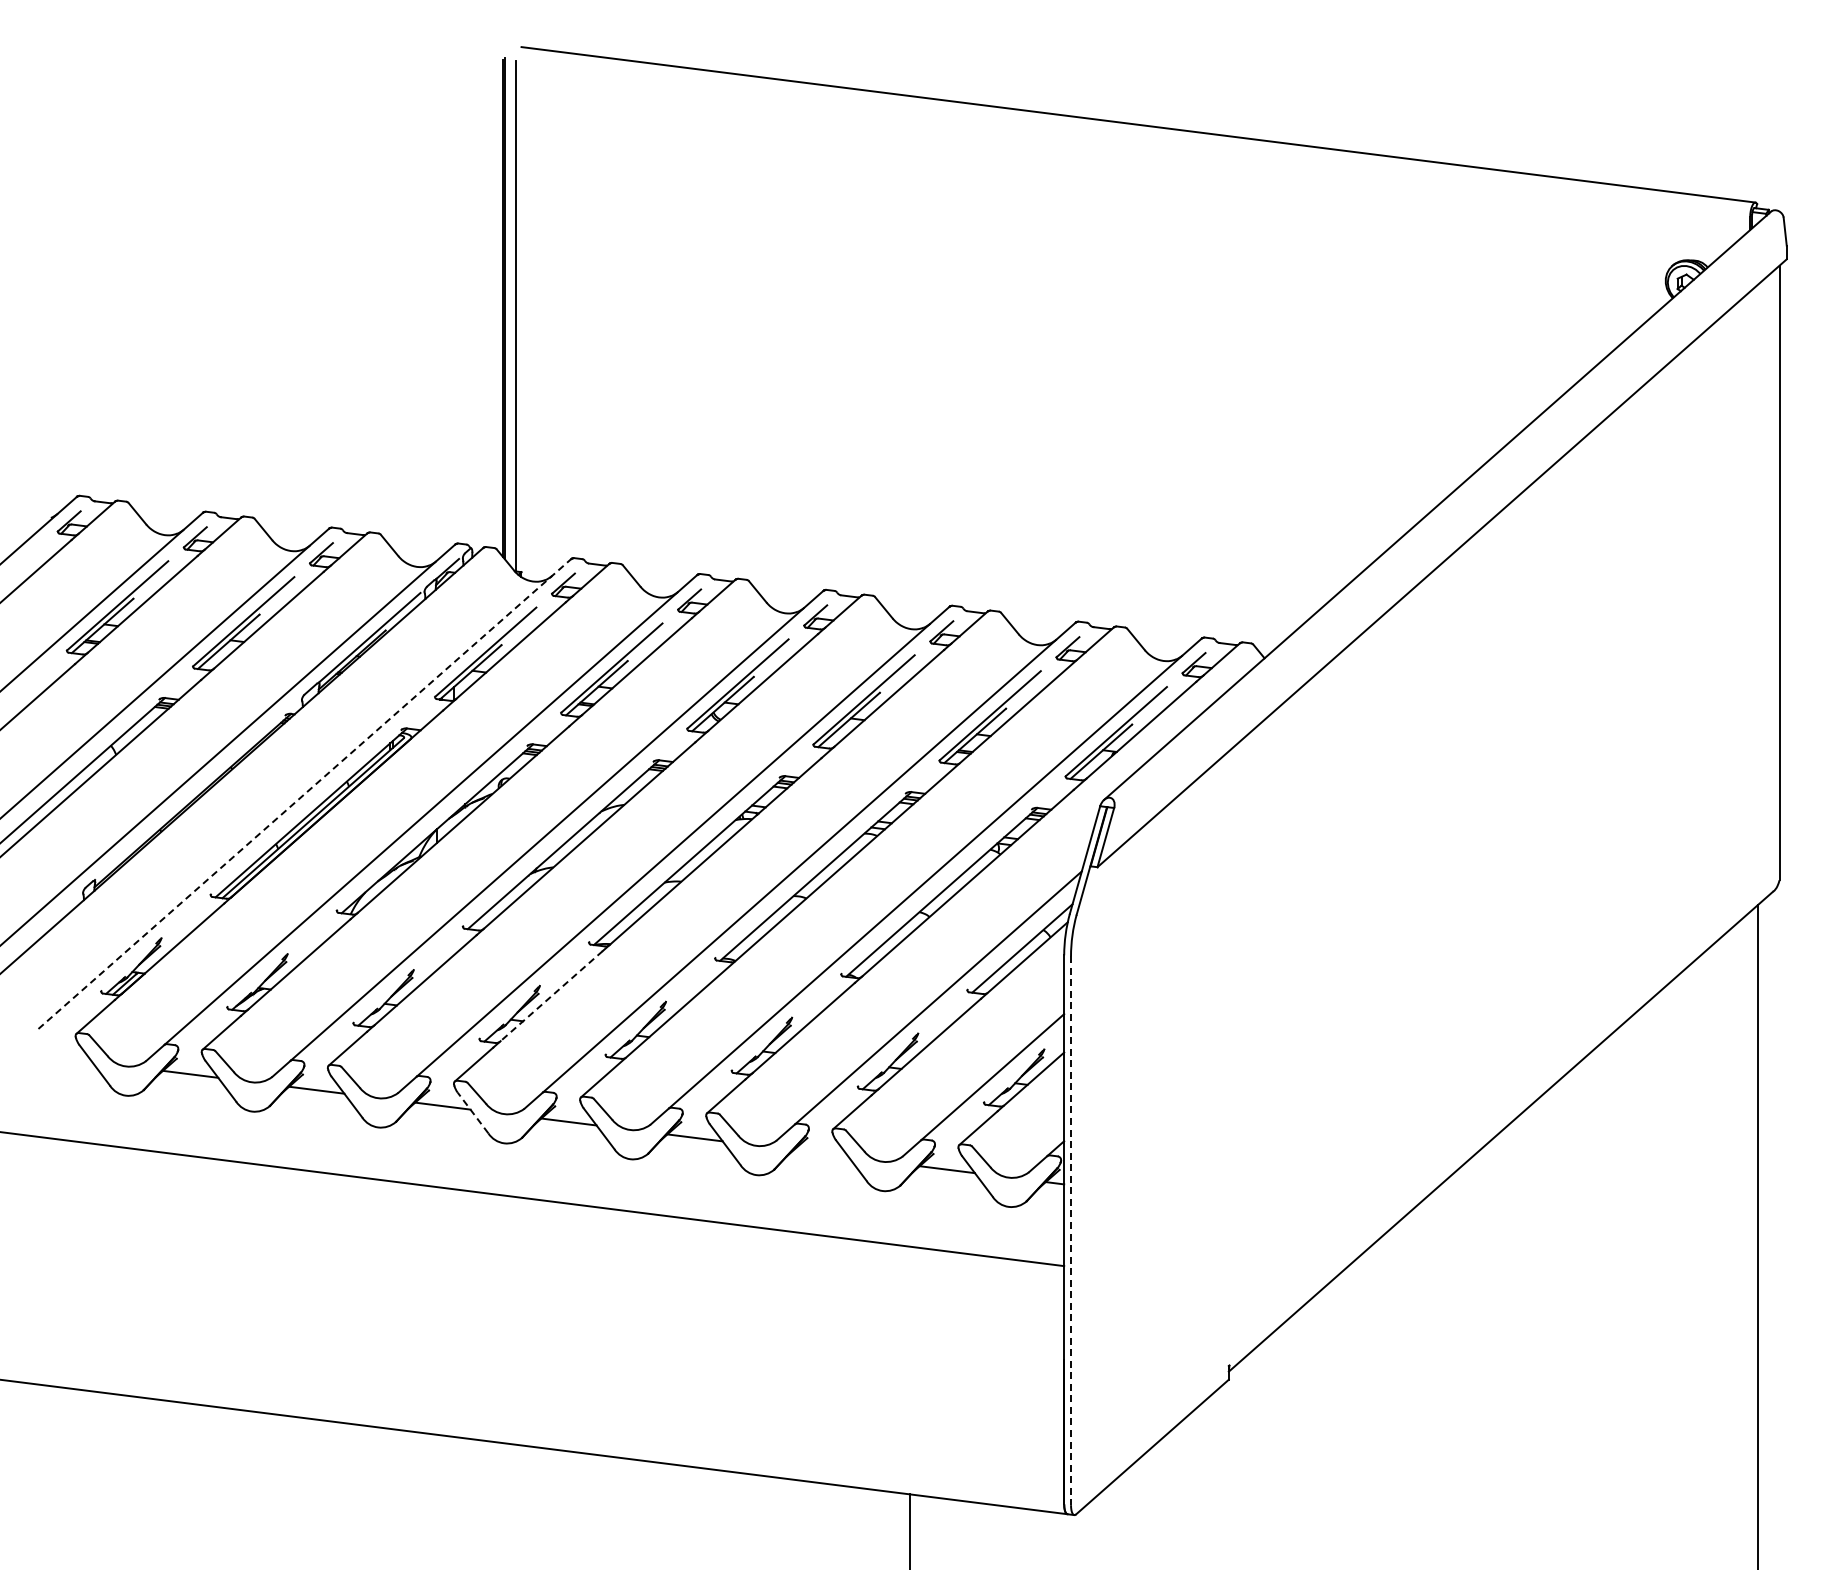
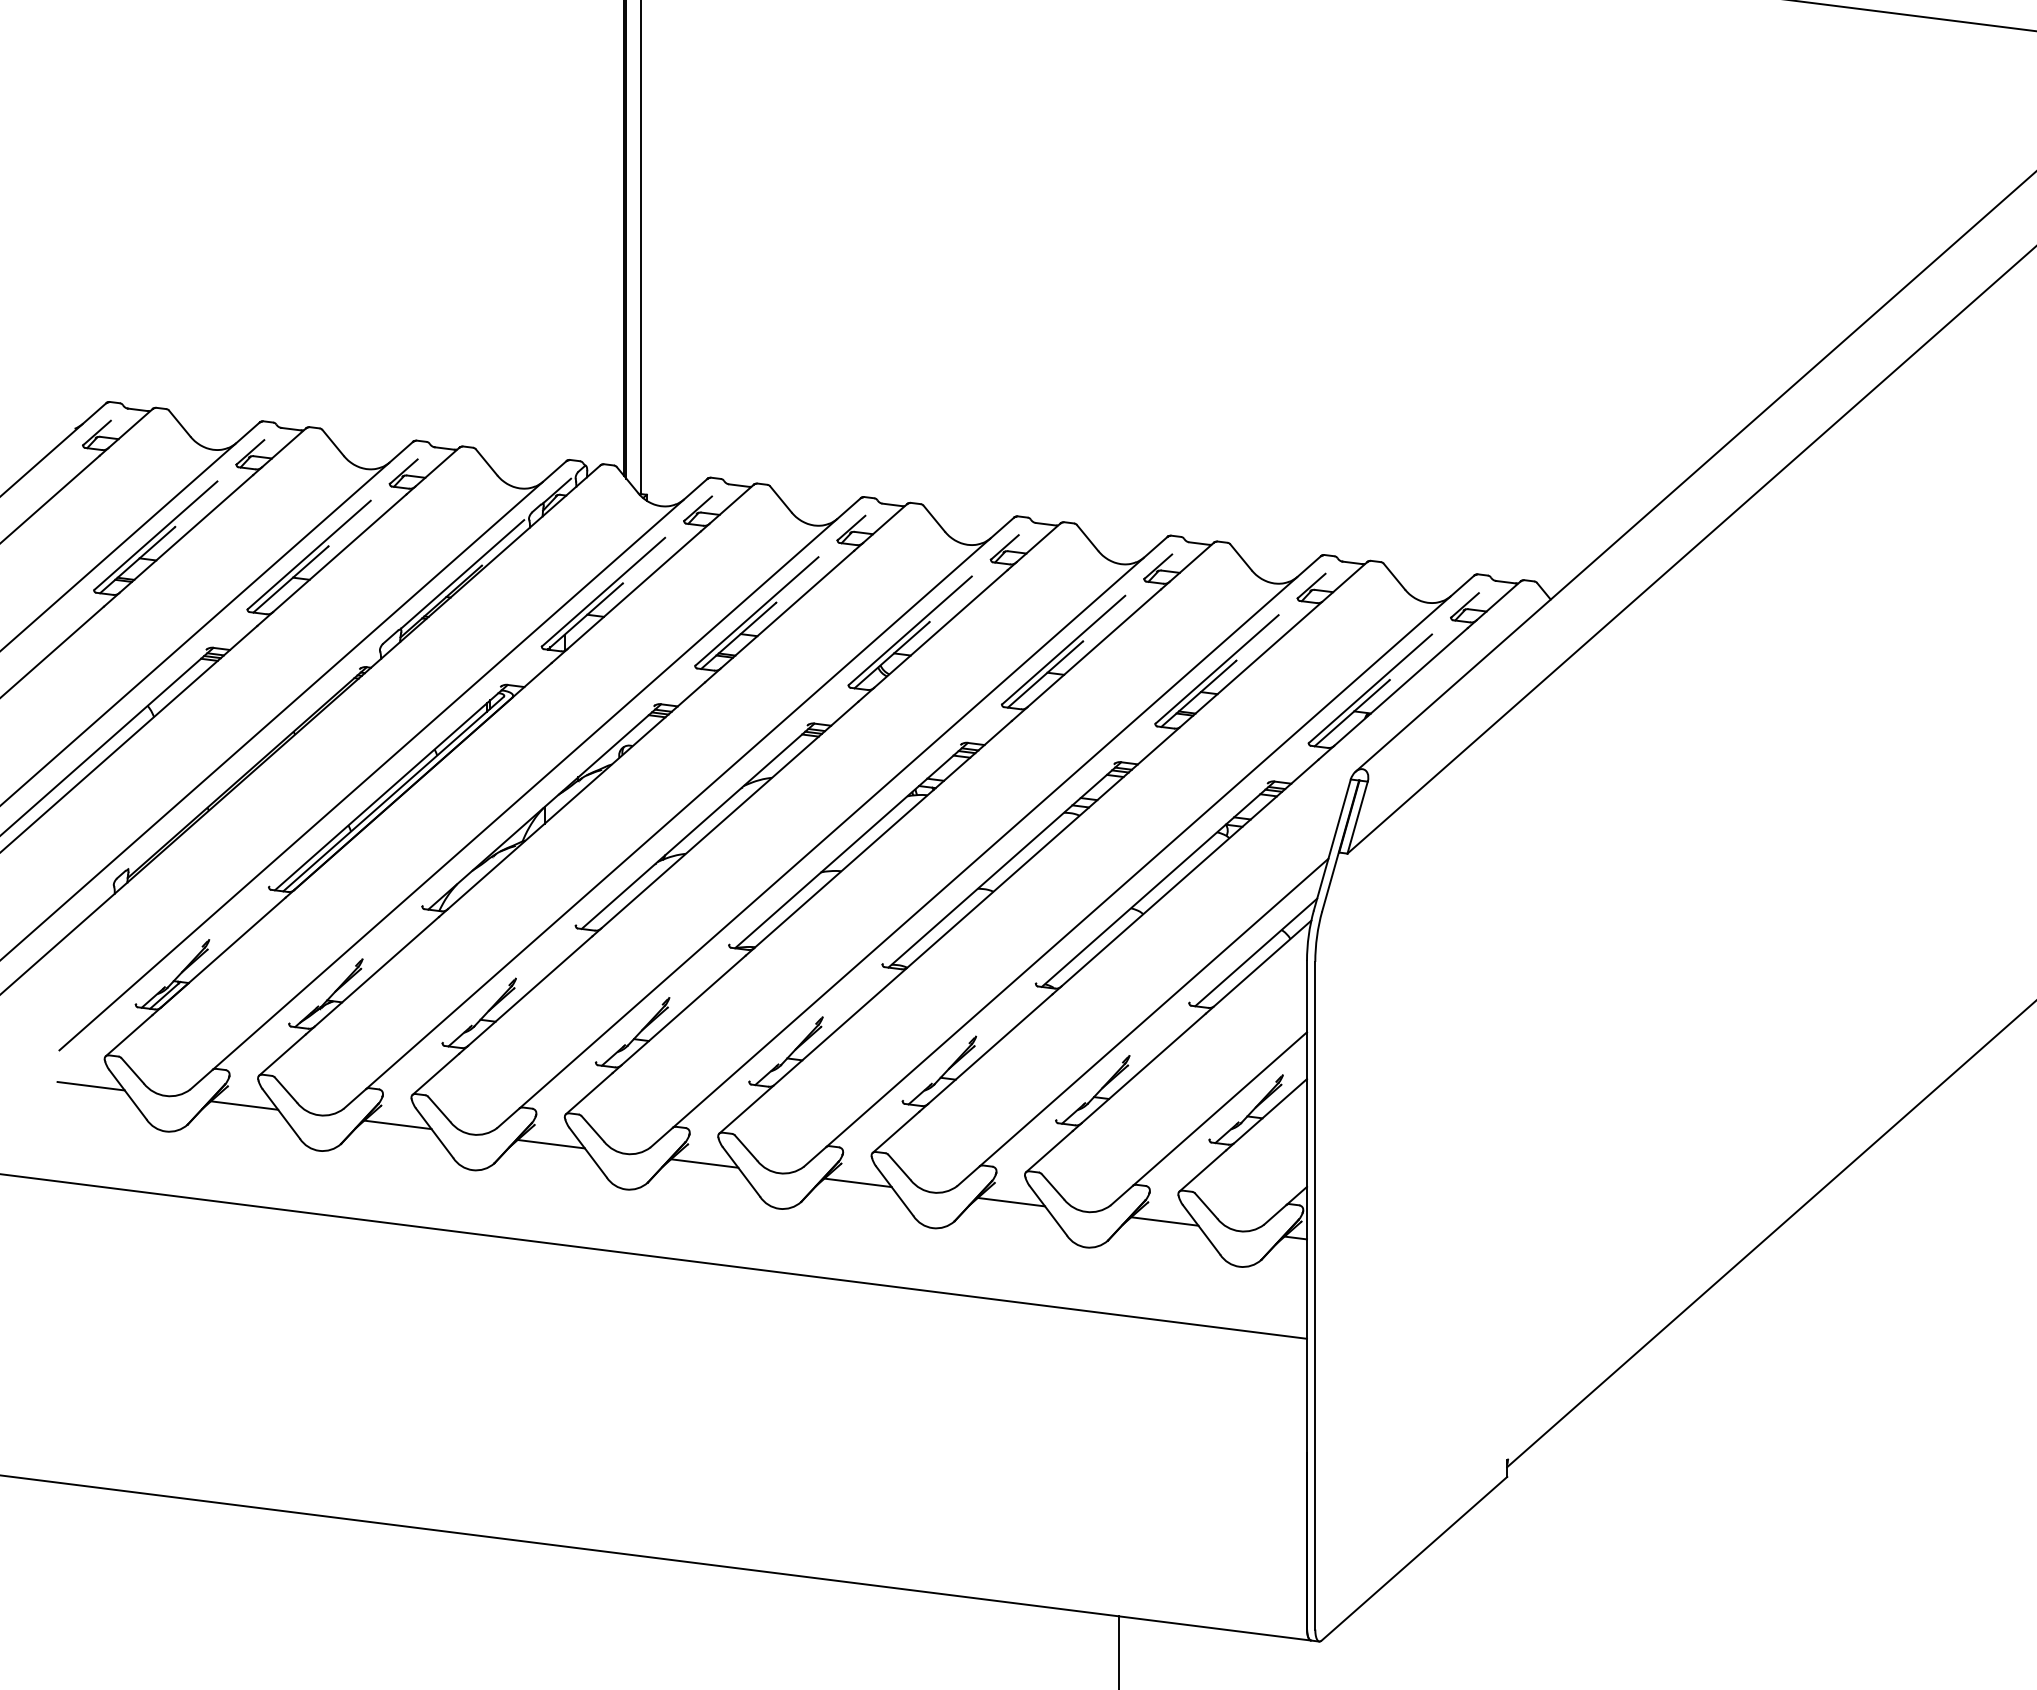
line: (305, 793) -> (384, 763), dashed -> solid
line: (551, 996) -> (683, 1010), dashed -> solid
line: (64, 1057) -> (91, 1085), added
line: (472, 1112) -> (587, 1151), dashed -> solid
line: (820, 1153) -> (1010, 1201), added
line: (1071, 1231) -> (1315, 1296), dashed -> solid

